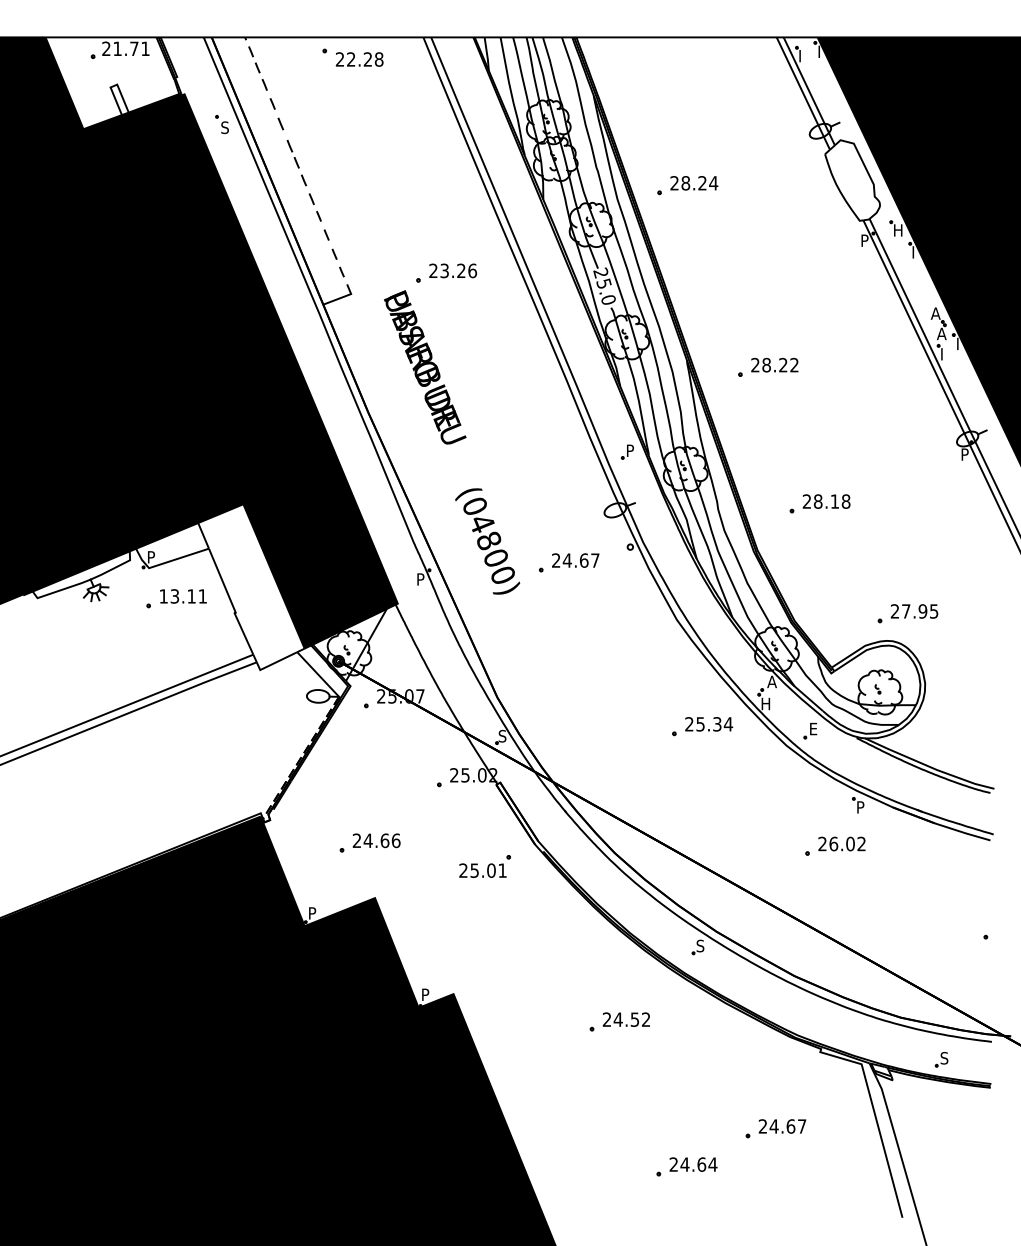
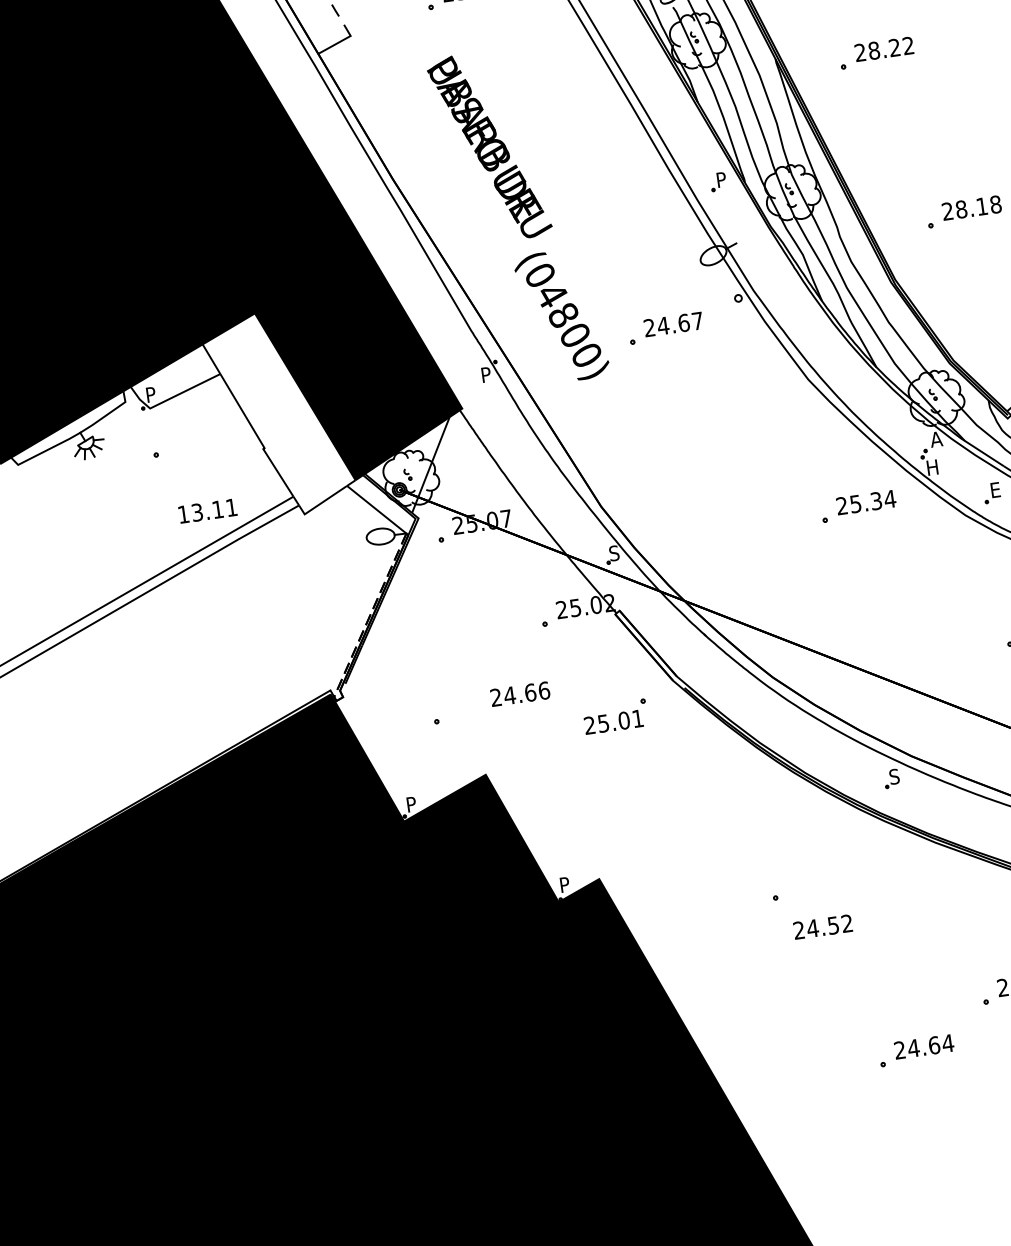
text: (425, 367) -> (489, 147), moved
text: (183, 596) -> (207, 511), moved
text: (376, 840) -> (520, 693), moved
text: (625, 1019) -> (821, 926), moved

